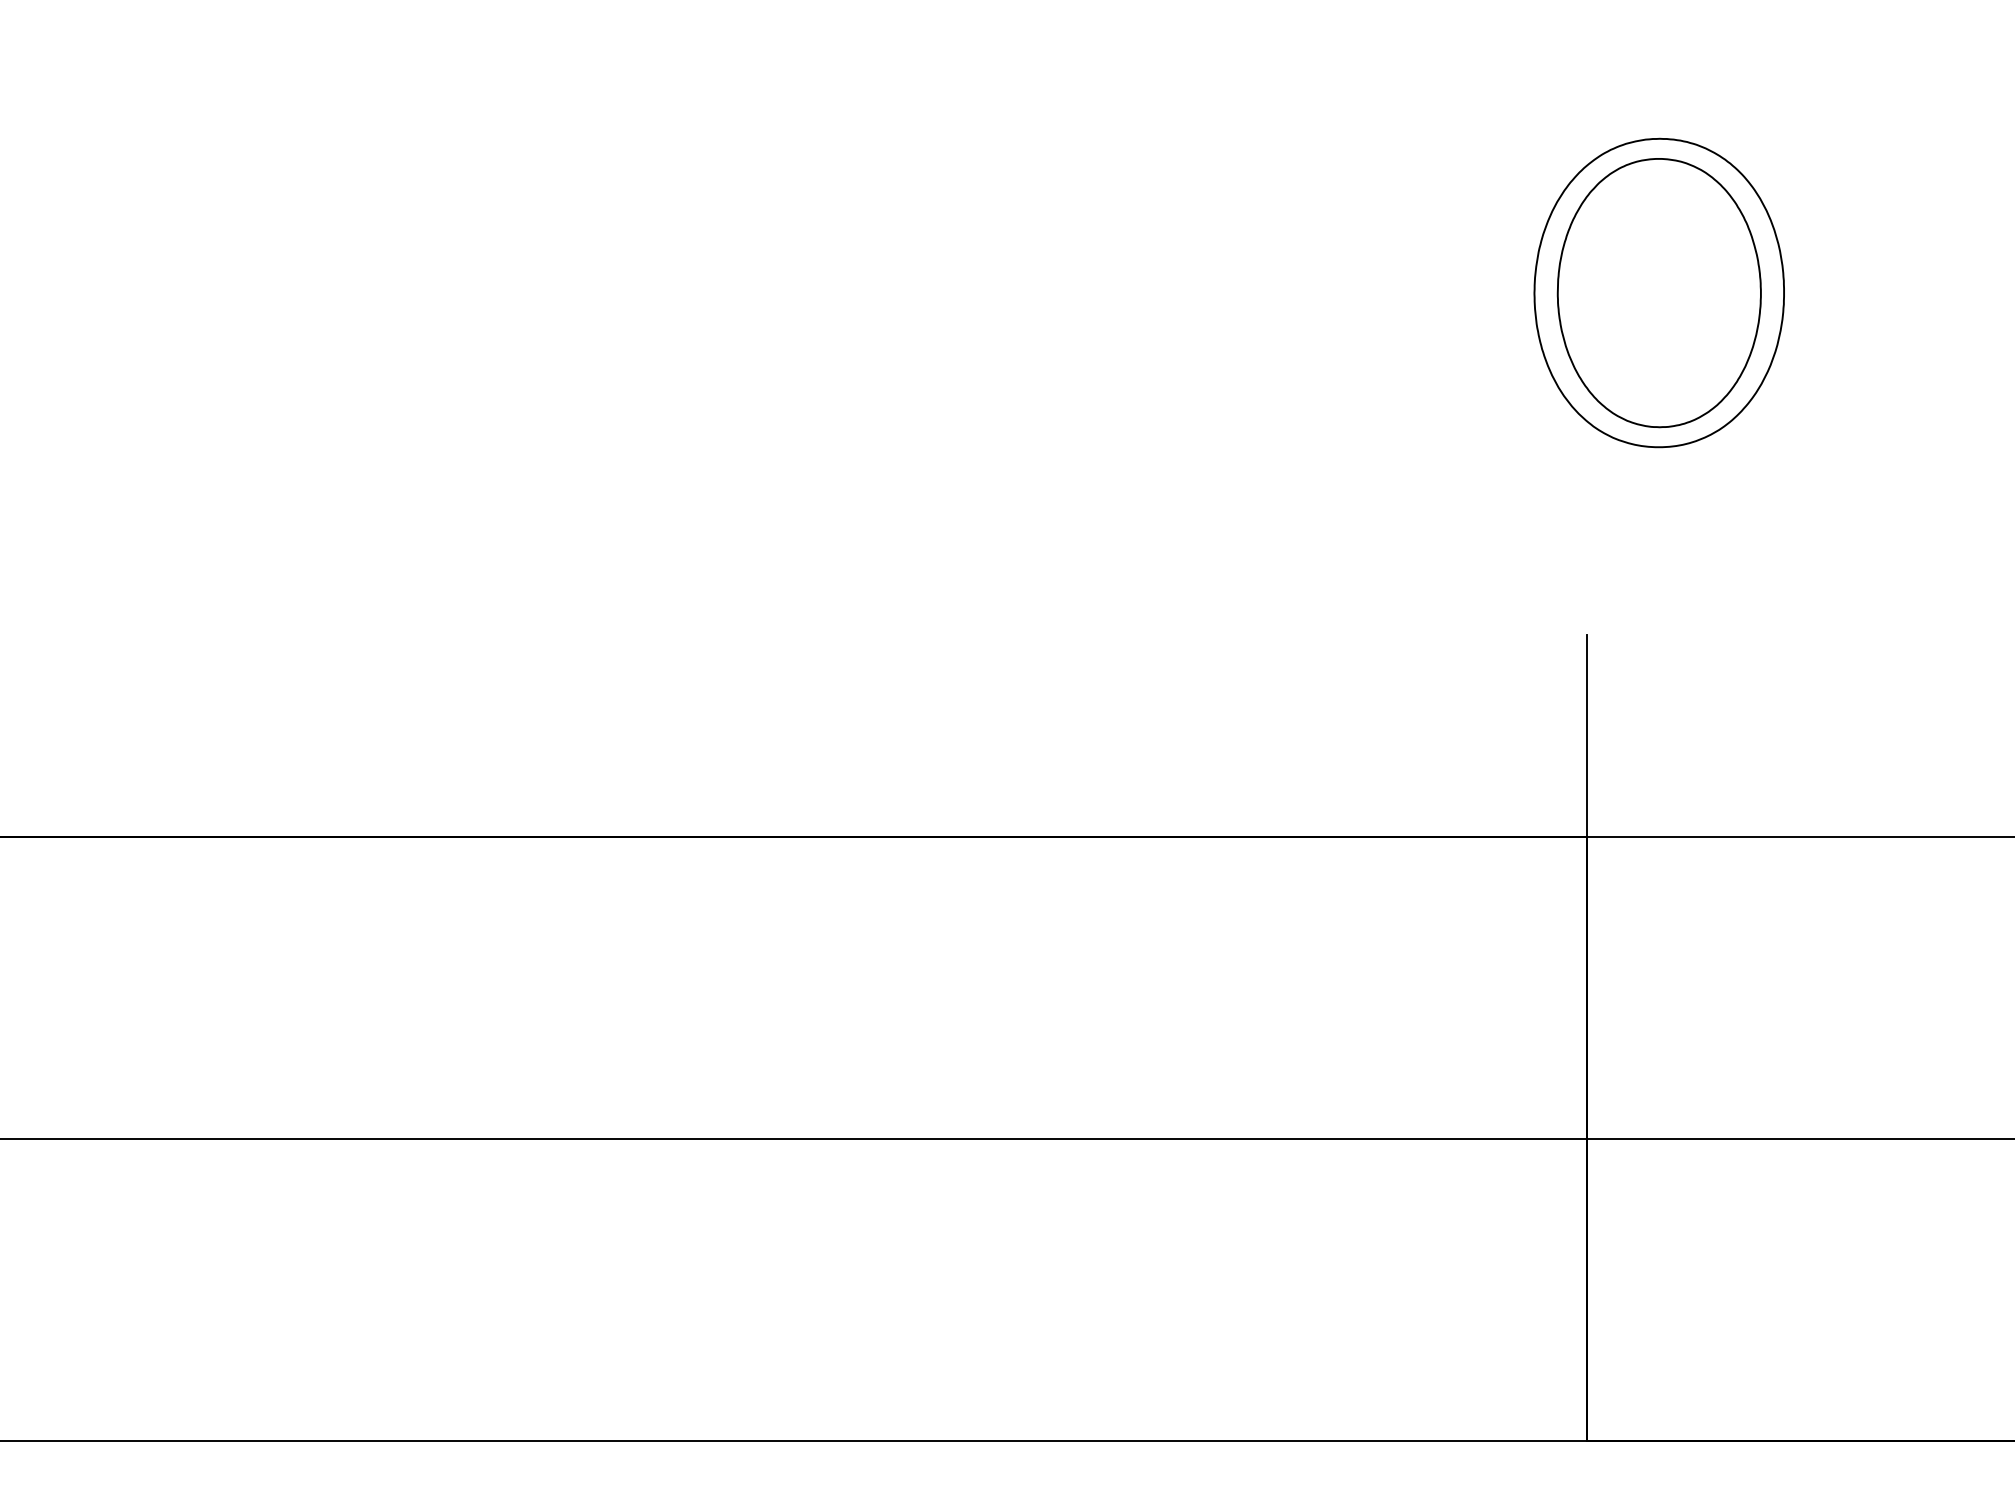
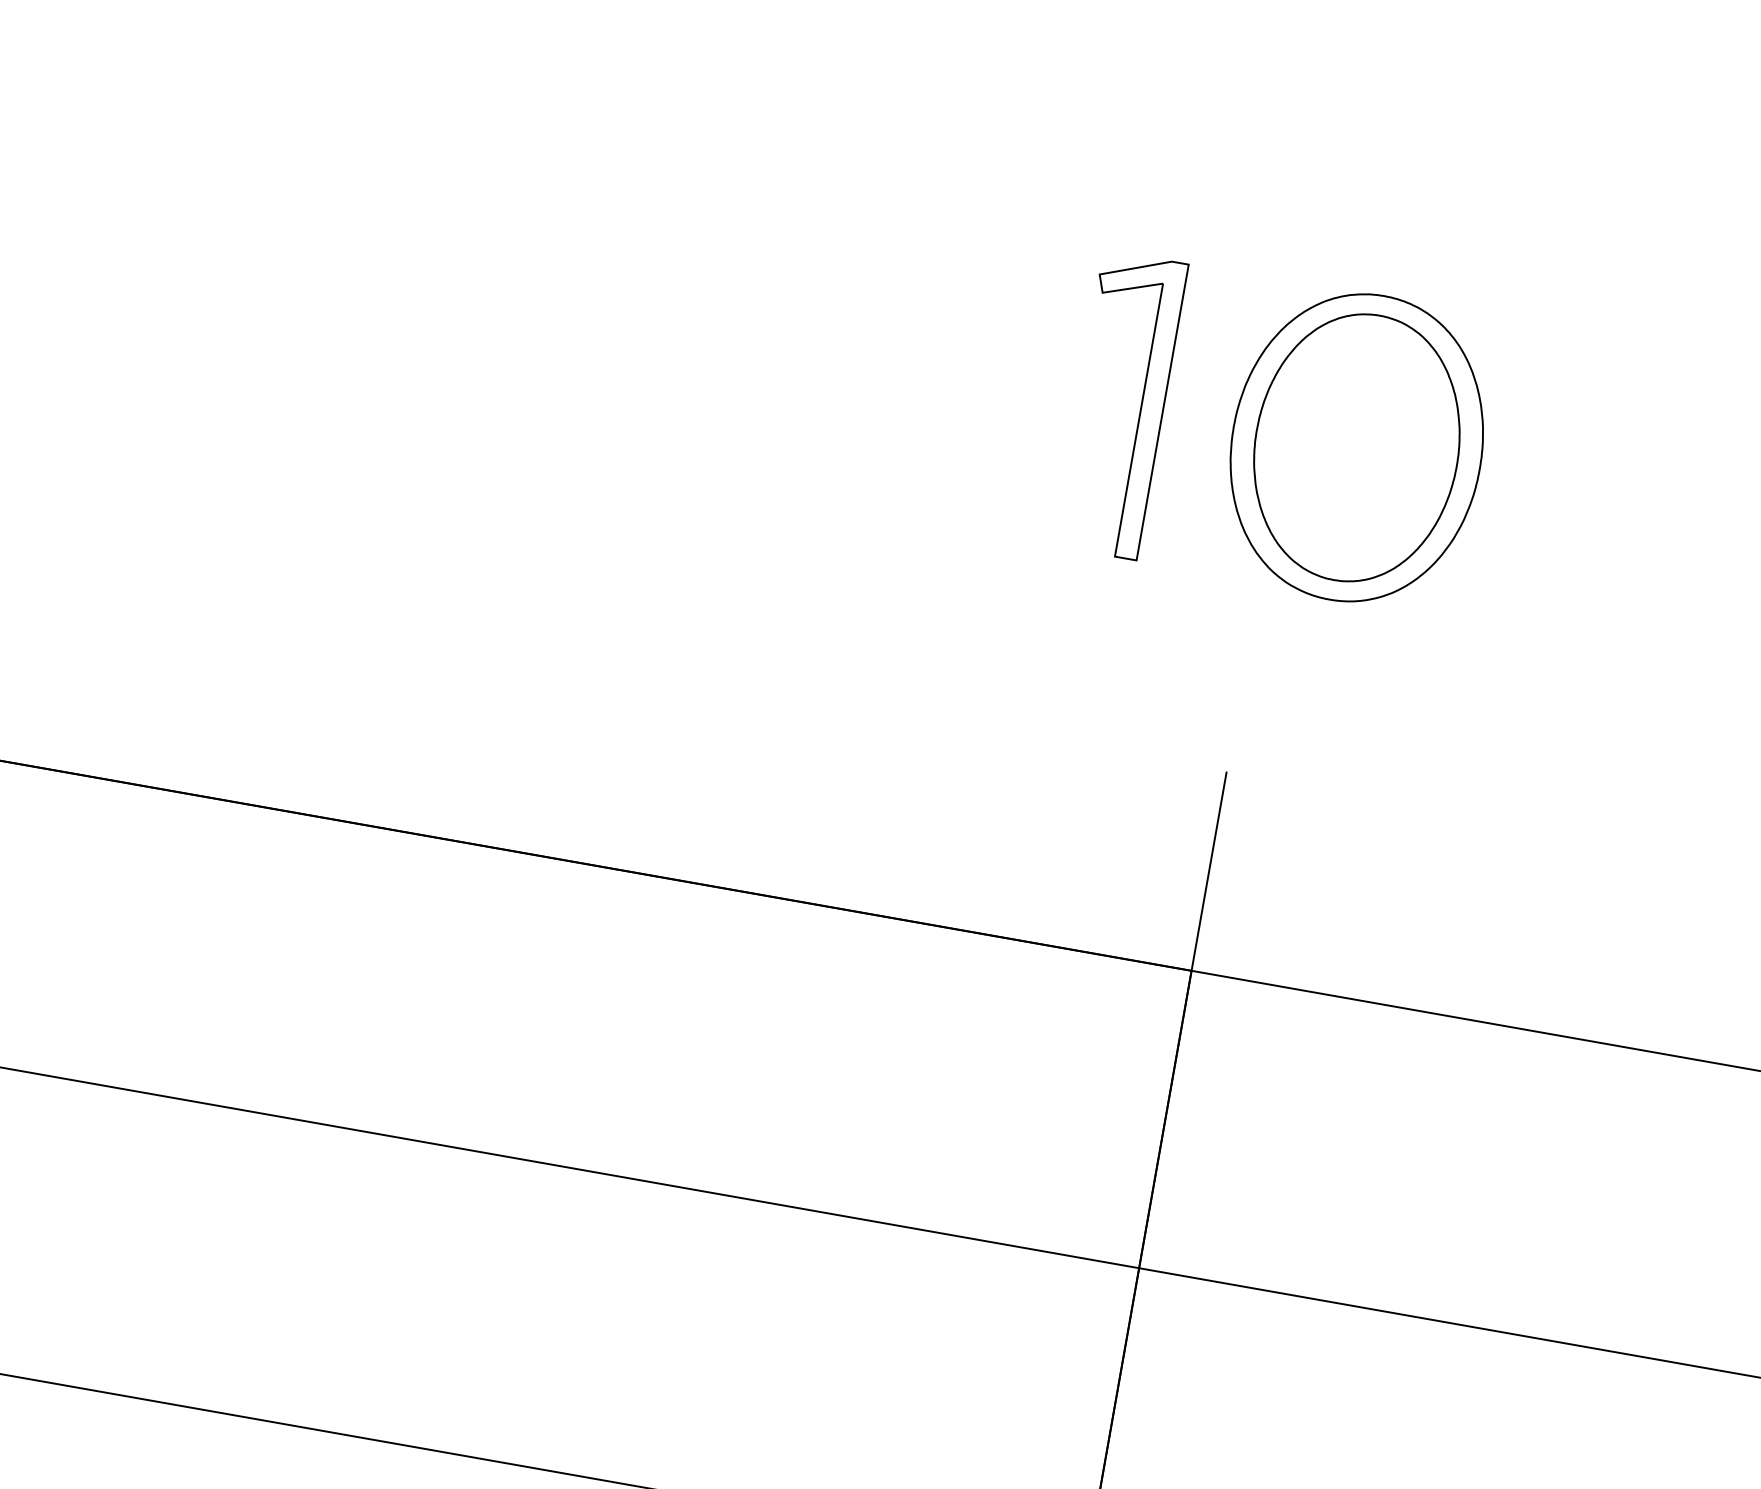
part: (1439, 291) -> (1140, 408), added

